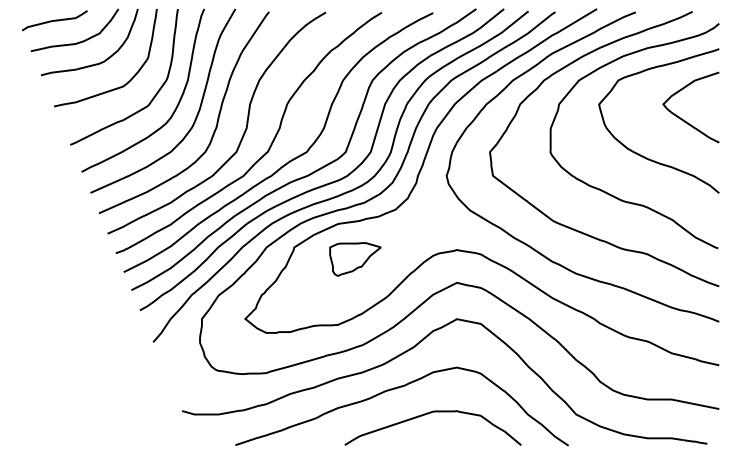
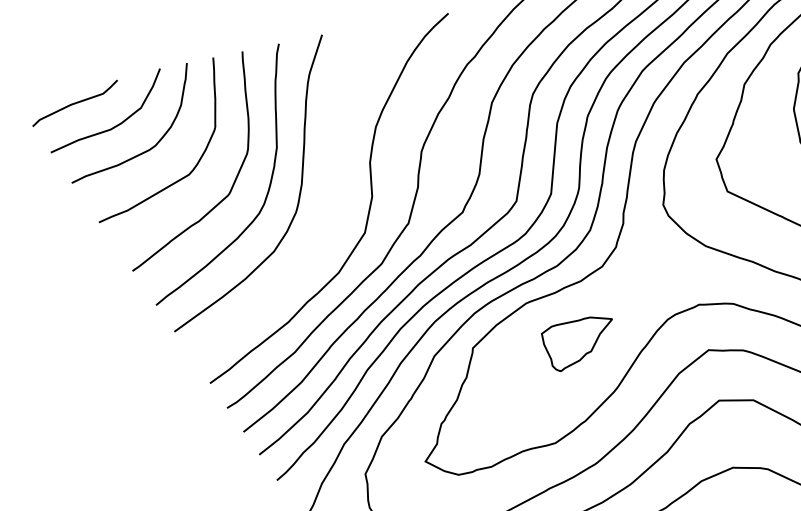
curve: (216, 121) -> (328, 196), removed
part: (355, 259) -> (580, 343), moved

